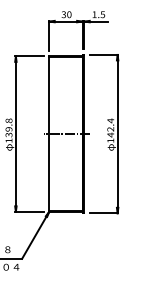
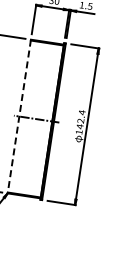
line: (49, 134) -> (19, 116), solid -> dashed

